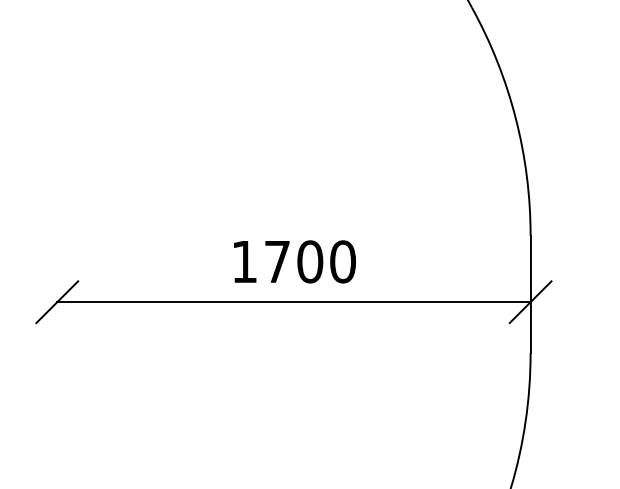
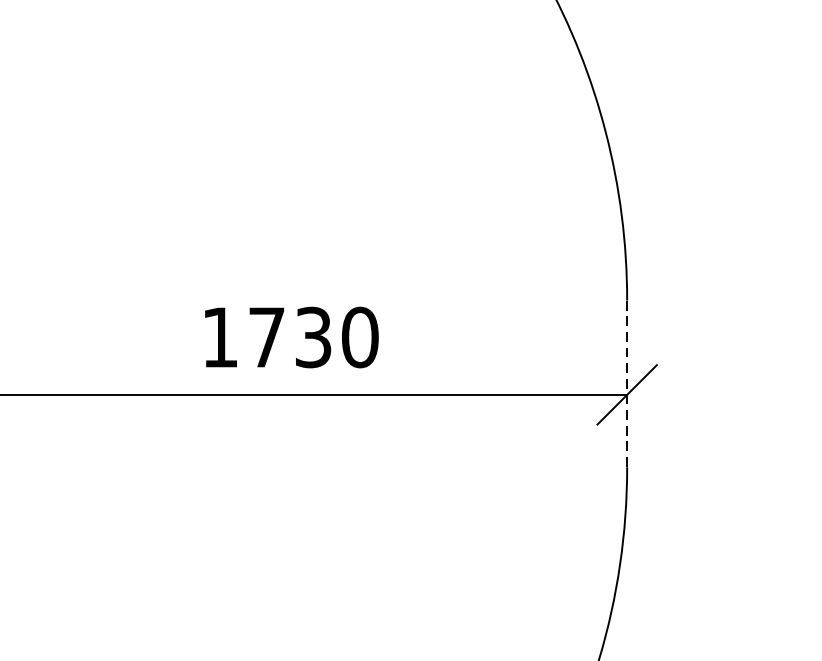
text: (310, 261) -> (313, 336), 1700 -> 1730
line: (530, 294) -> (626, 383), solid -> dashed

